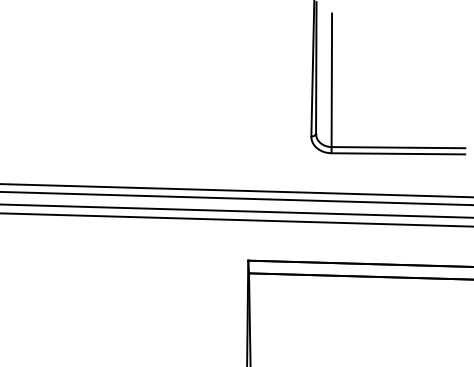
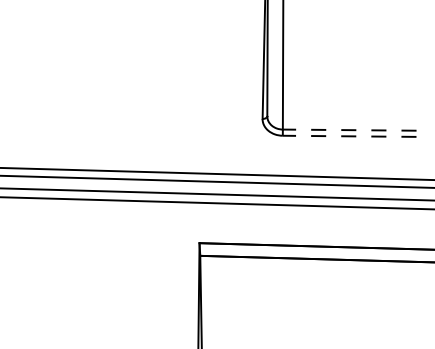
line: (398, 147) -> (349, 130), solid -> dashed
line: (398, 153) -> (349, 136), solid -> dashed

